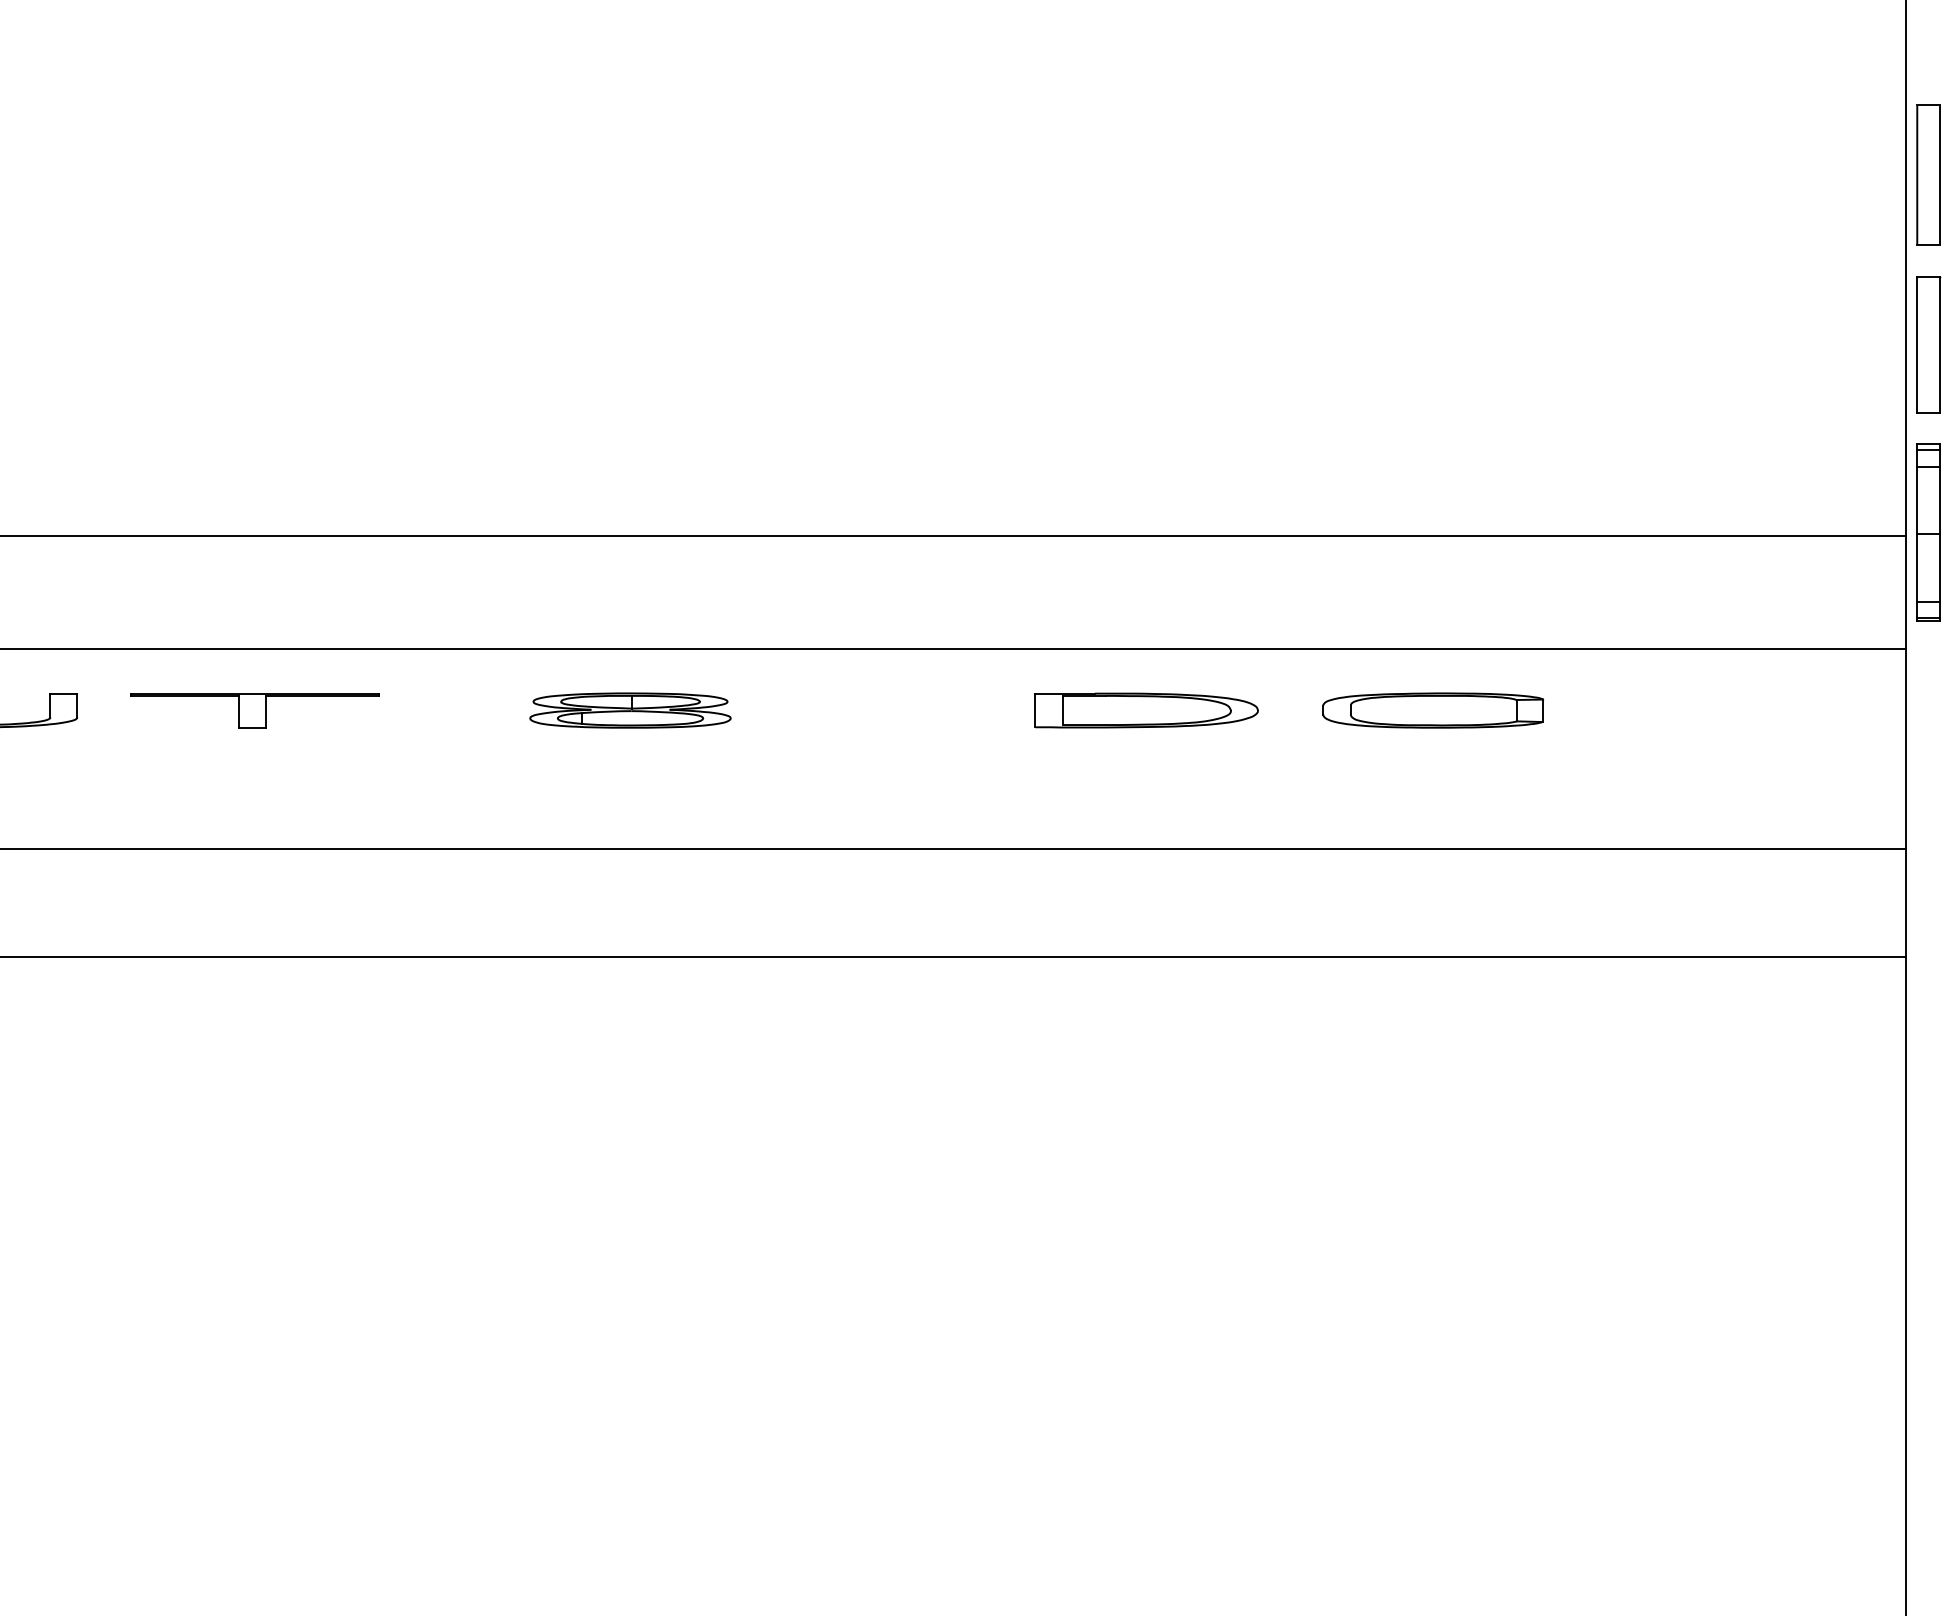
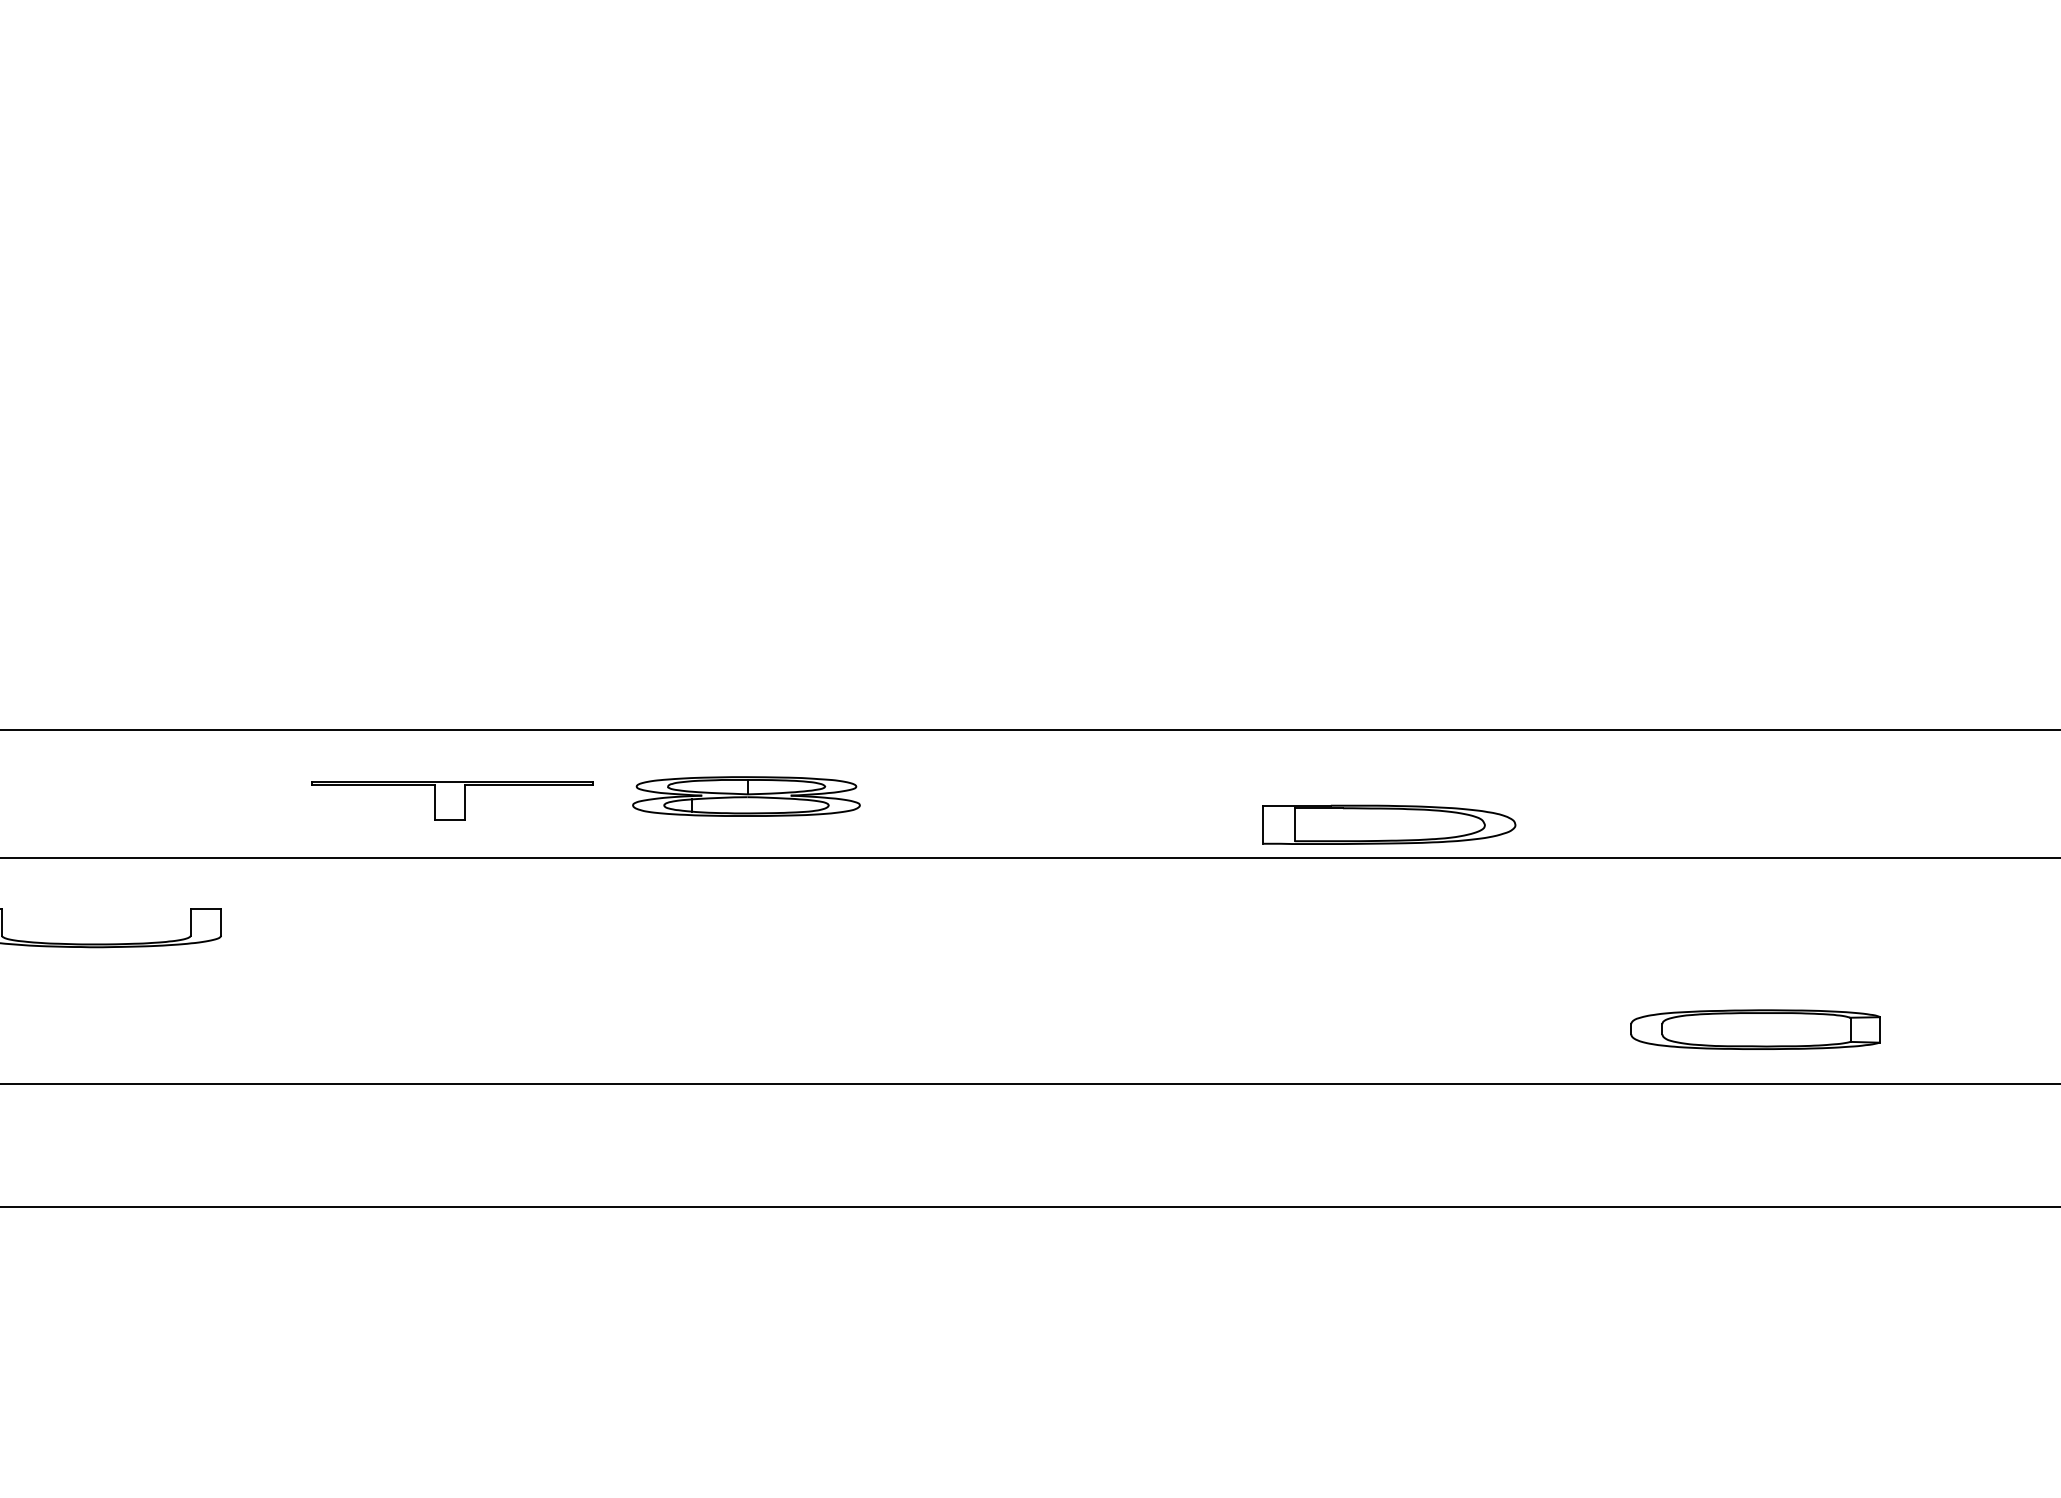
part: (254, 710) -> (452, 801), moved
part: (630, 710) -> (746, 796), moved
part: (1146, 710) -> (1389, 824), moved
part: (1432, 710) -> (1754, 1029), moved

